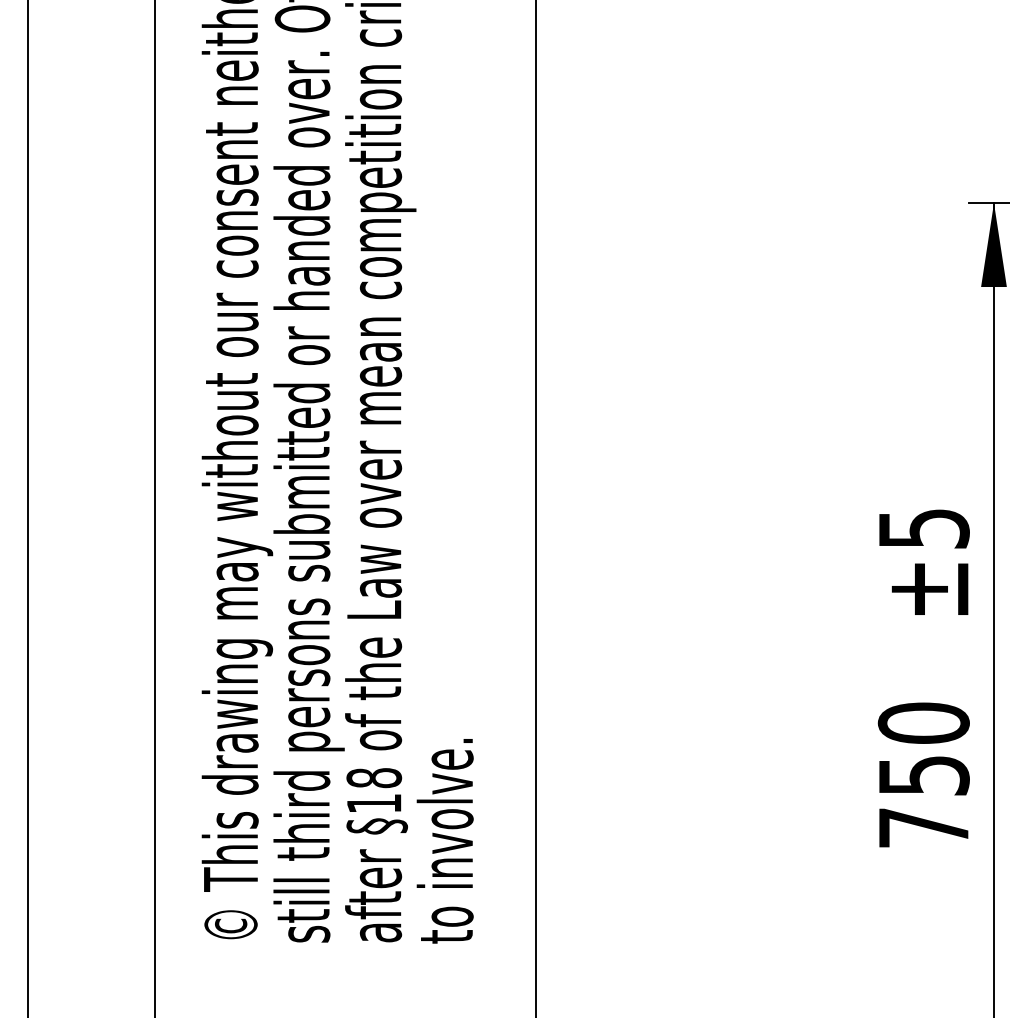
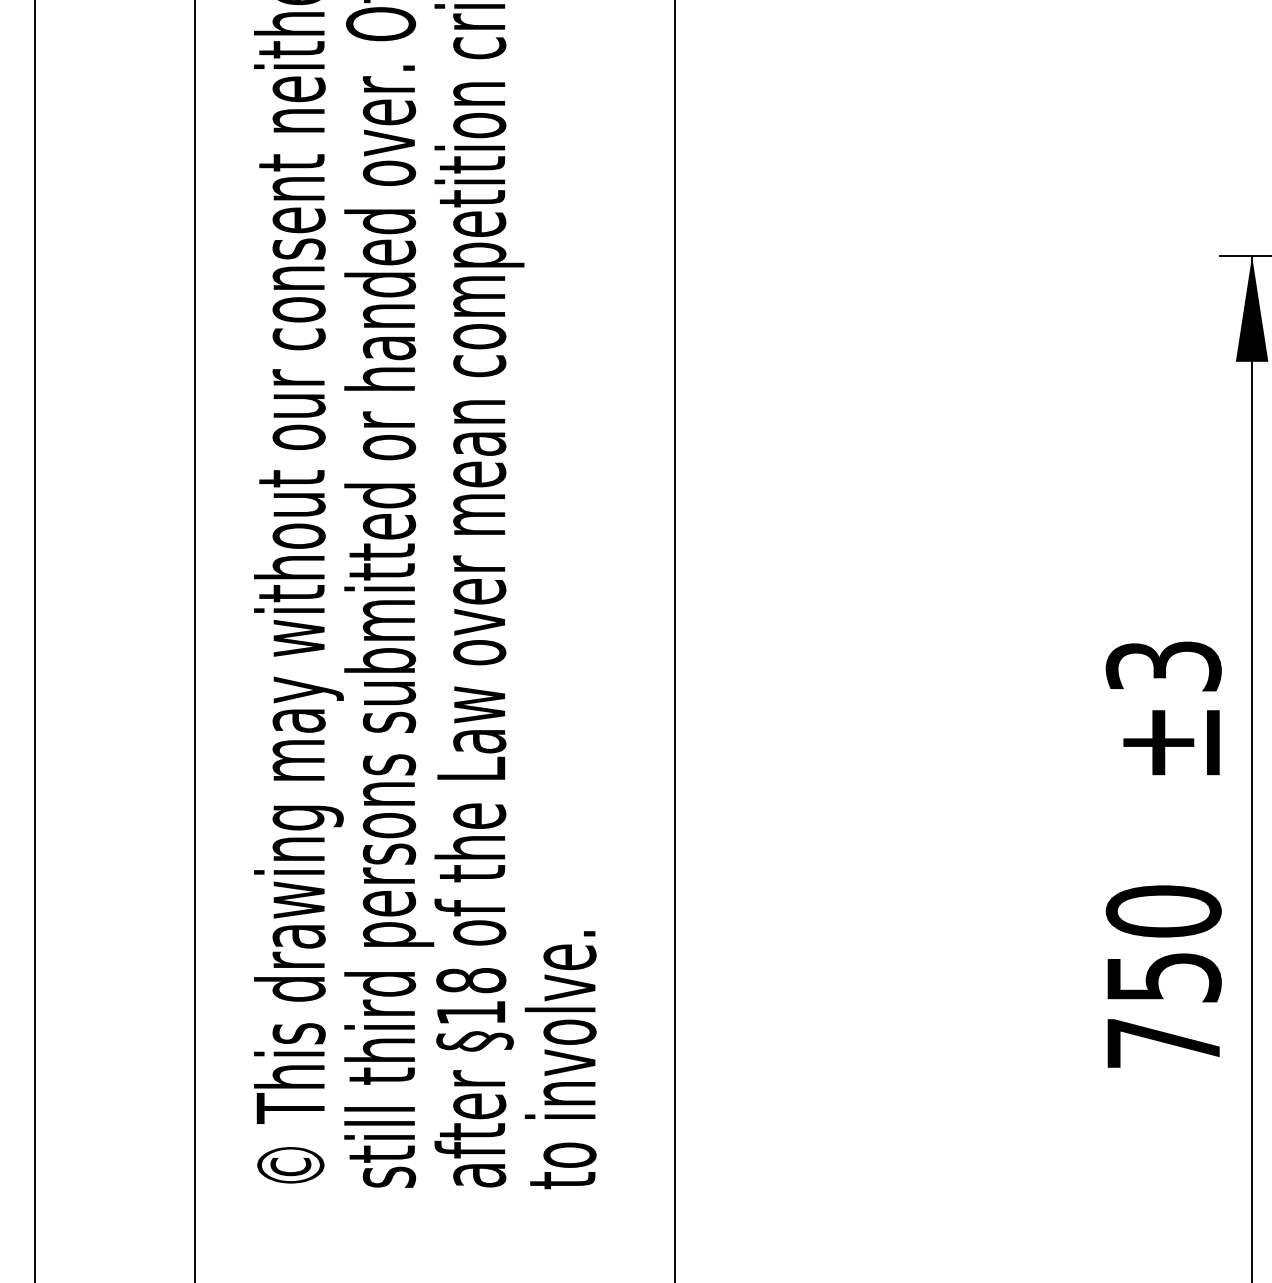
text: (923, 528) -> (1163, 666), ±5 -> ±3

